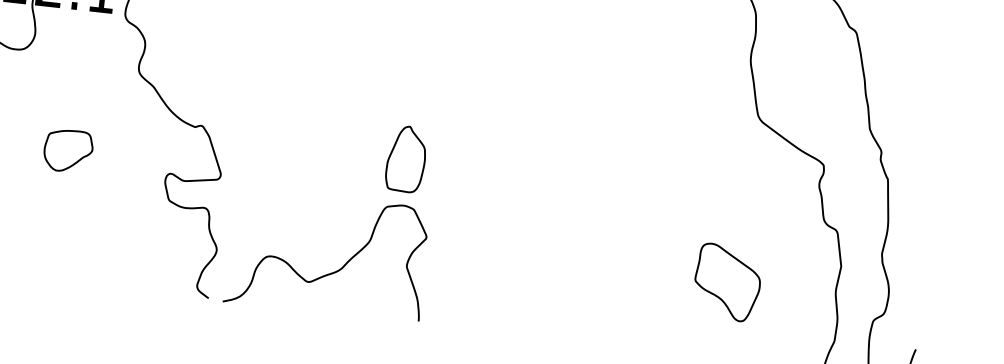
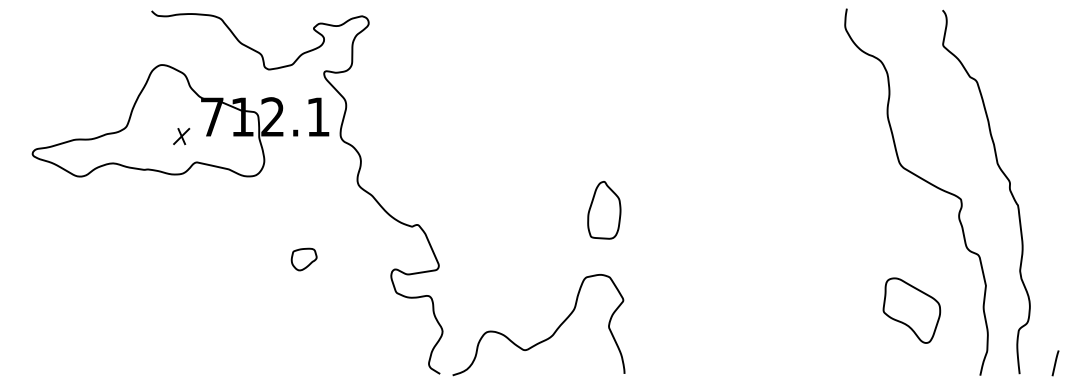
part: (67, 150) -> (303, 259), size x0.6
part: (406, 159) -> (604, 210), moved
part: (727, 282) -> (911, 310), moved

